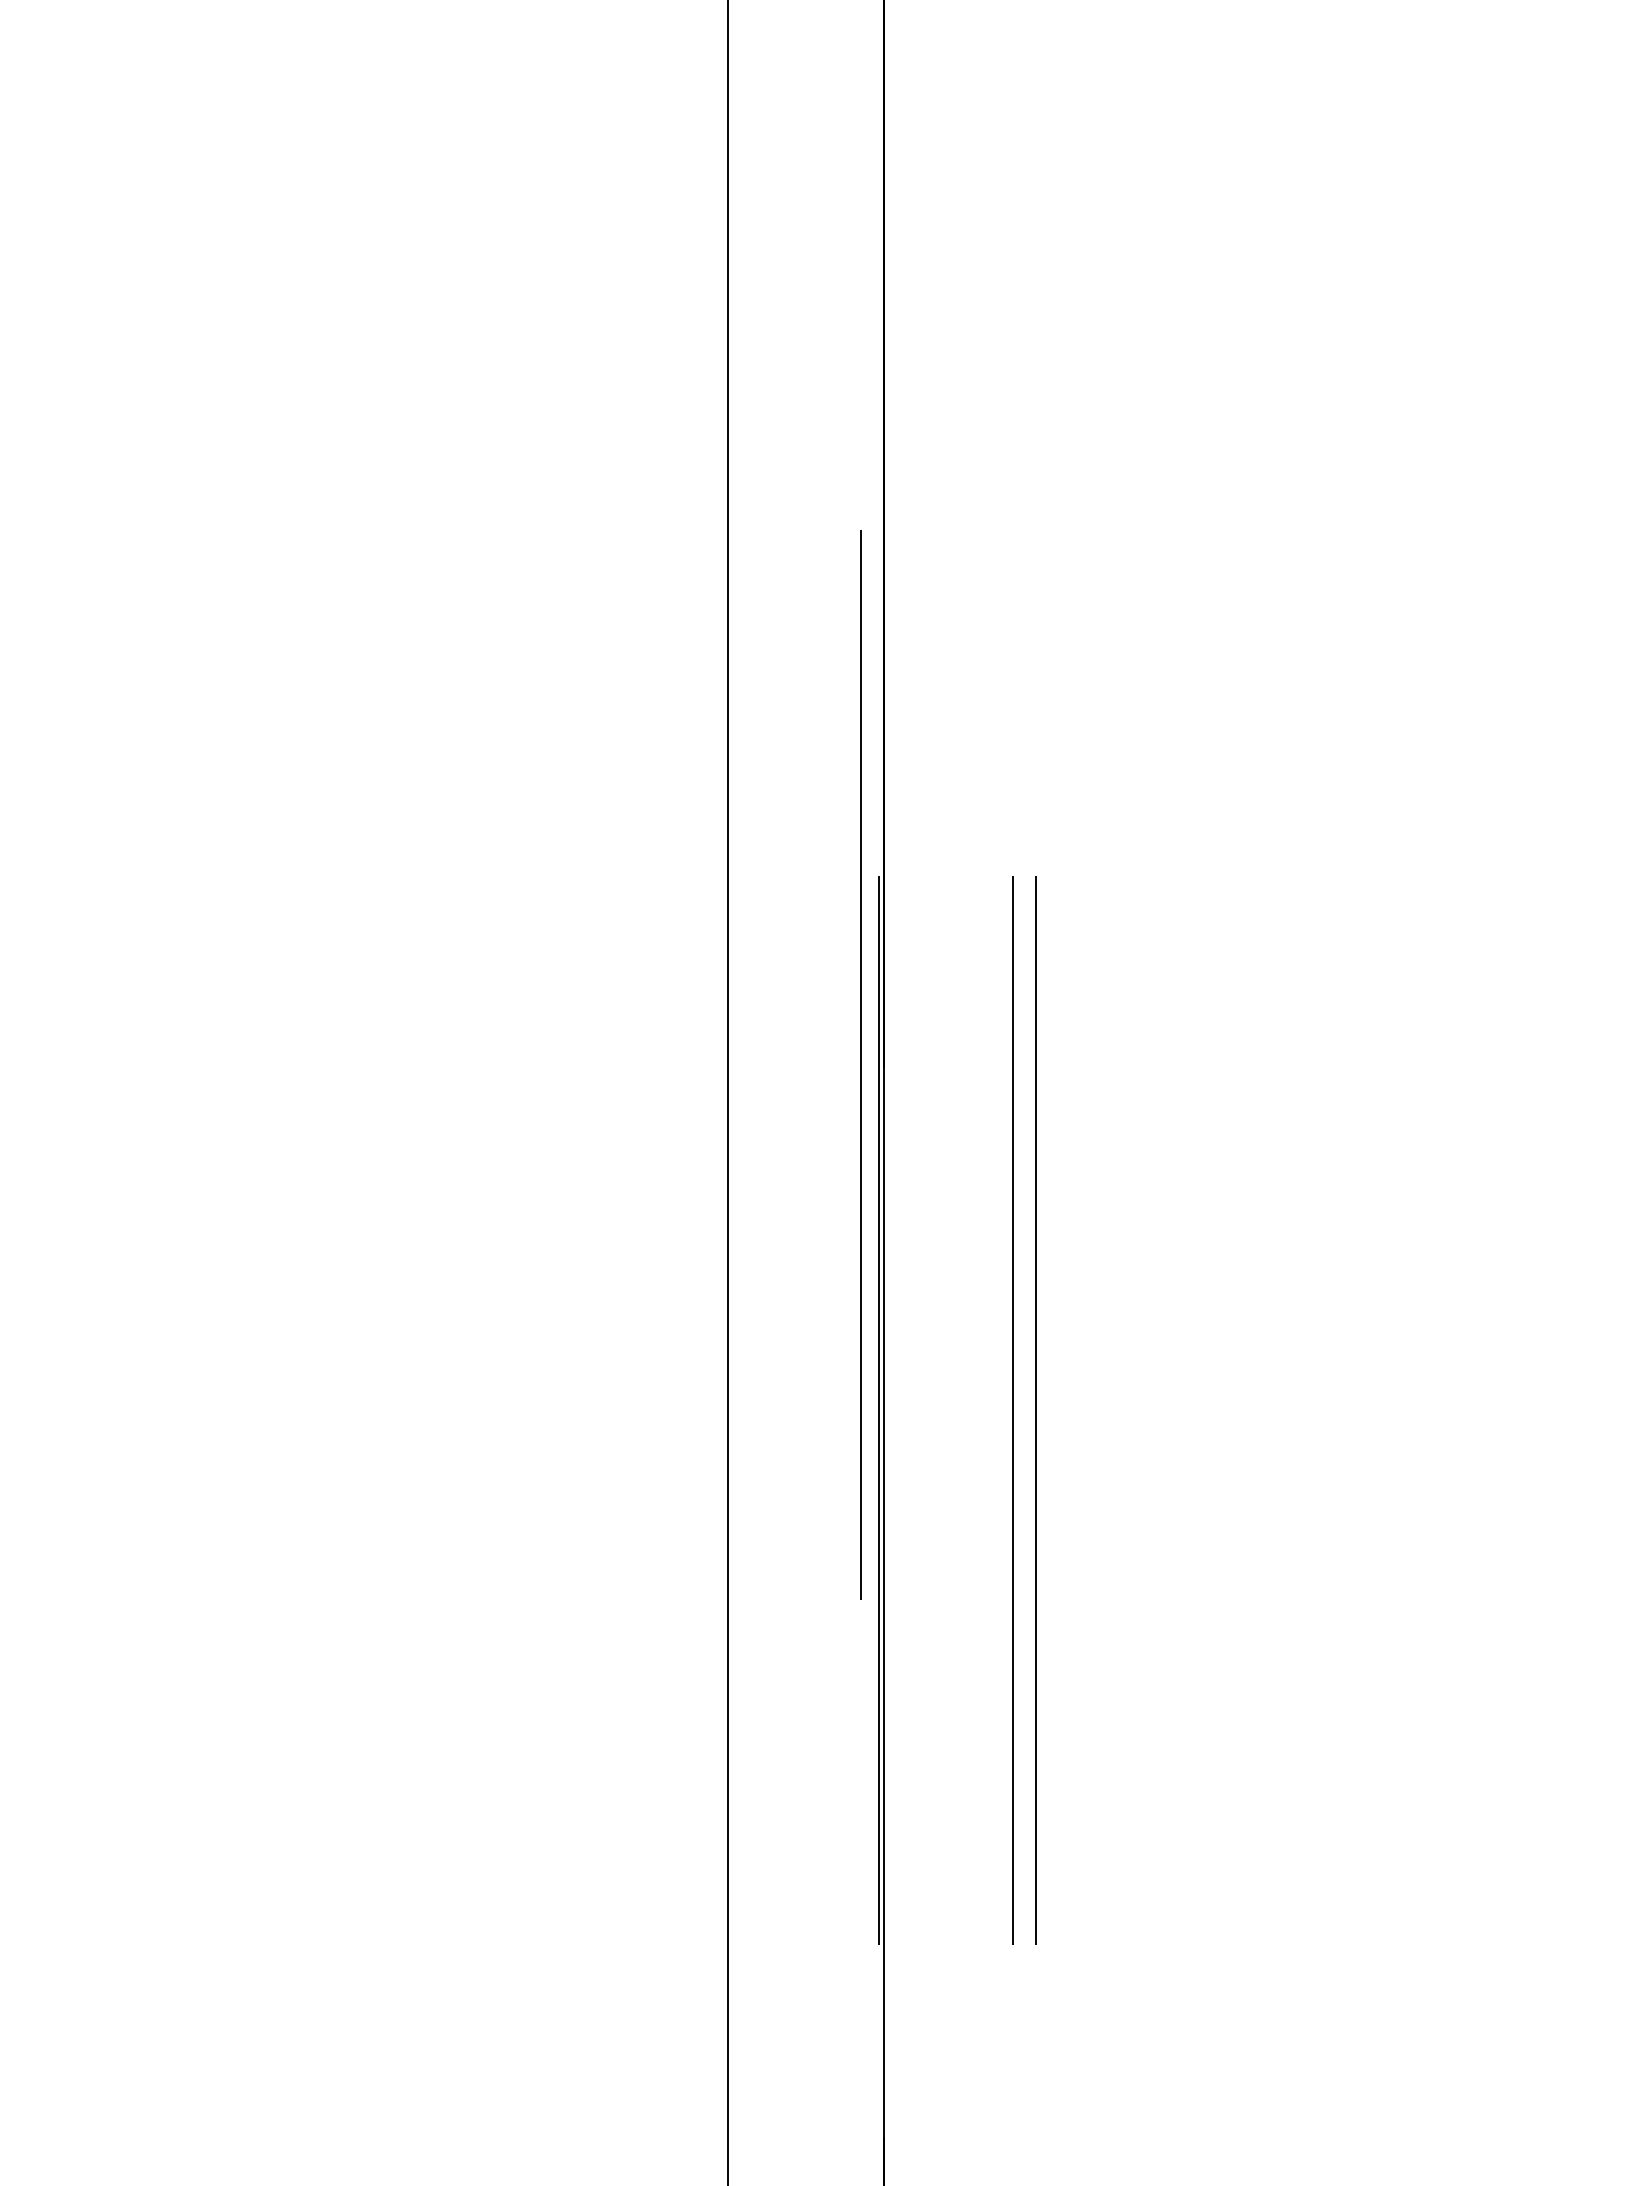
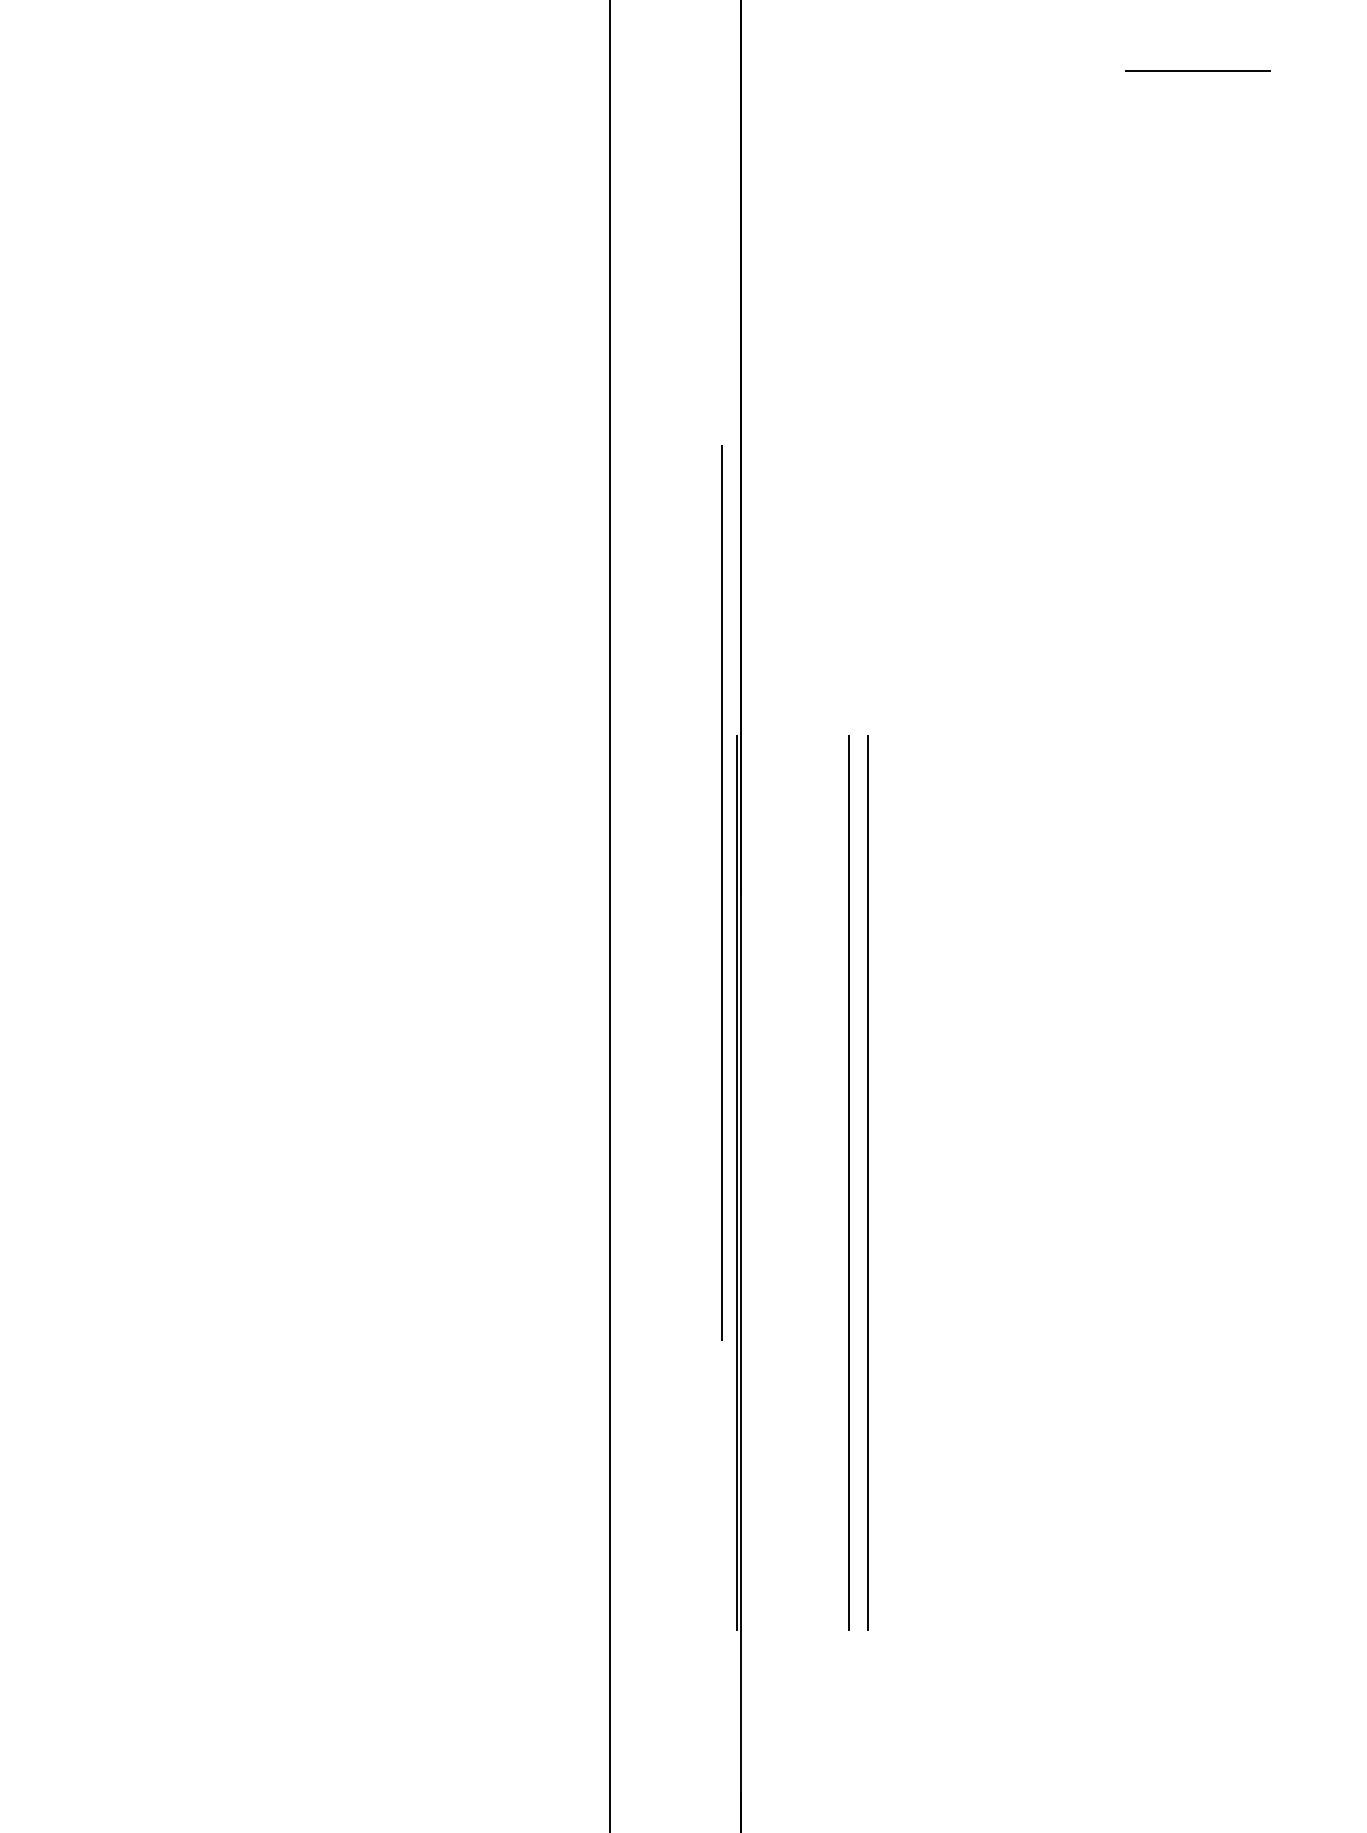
line: (1429, 83) -> (1198, 70), added

